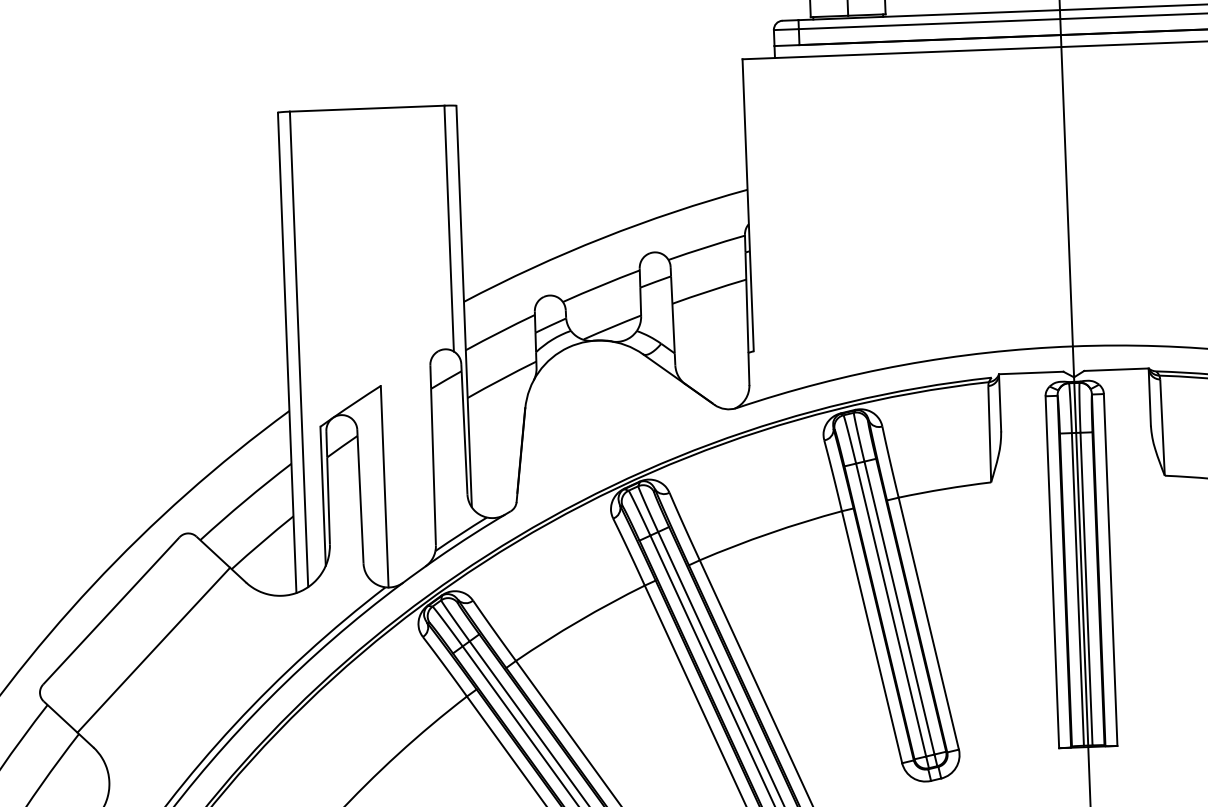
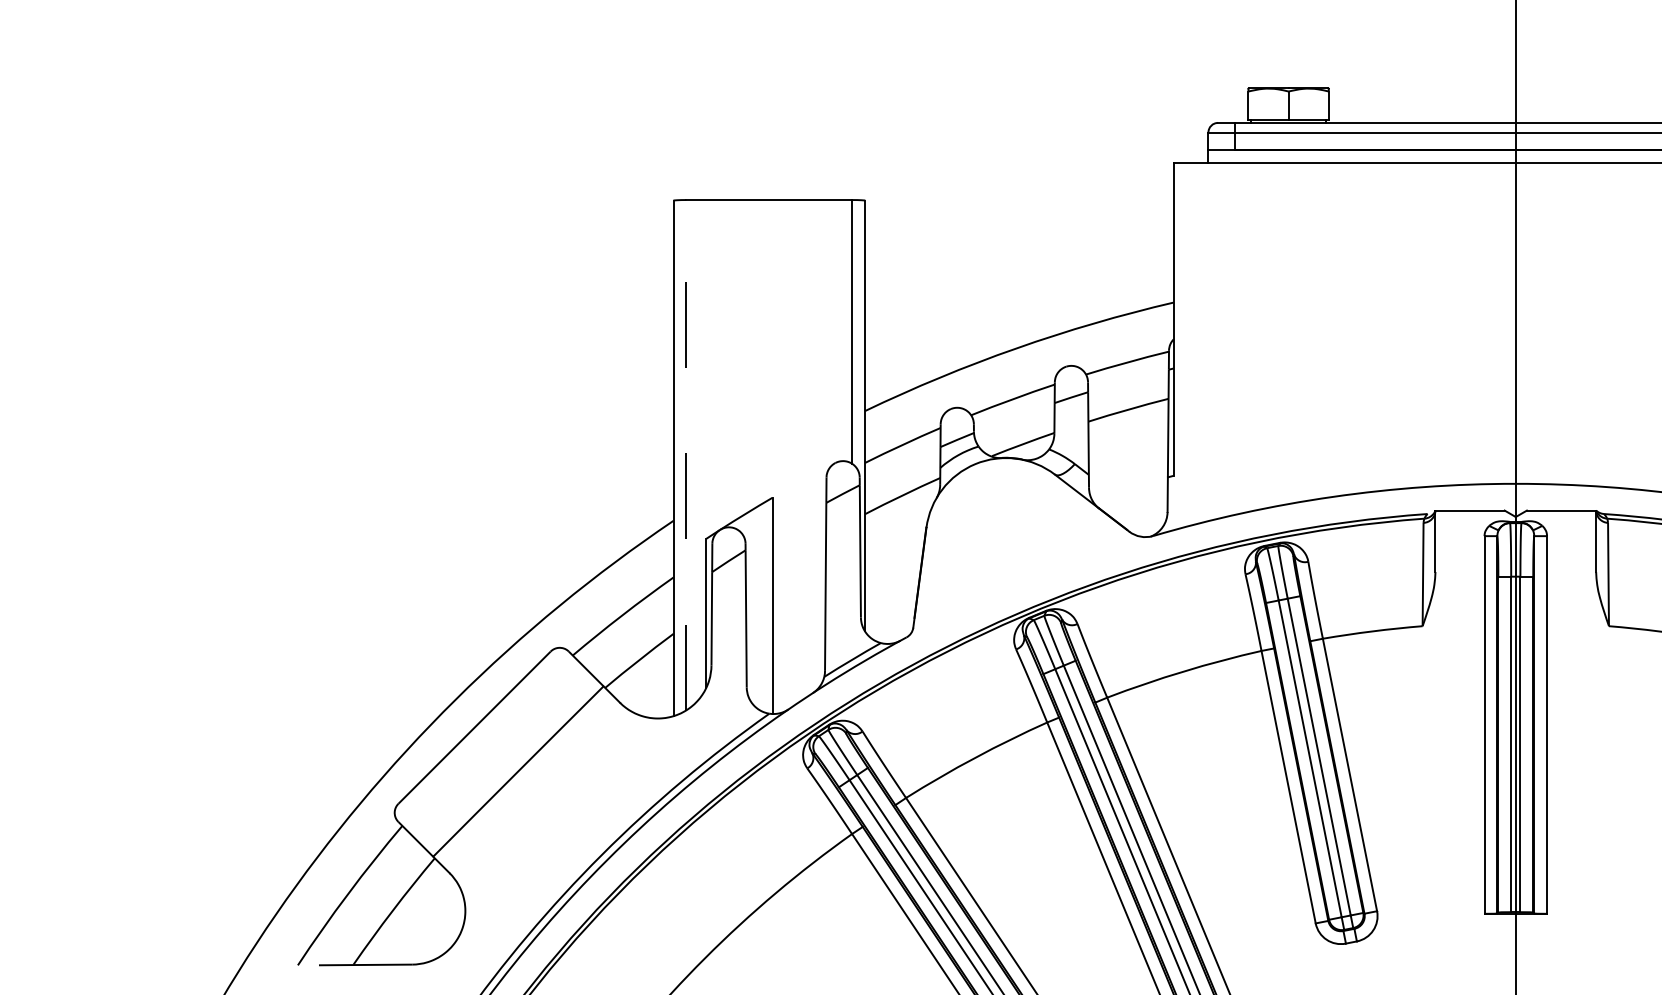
line: (299, 348) -> (686, 454), solid -> dashed

